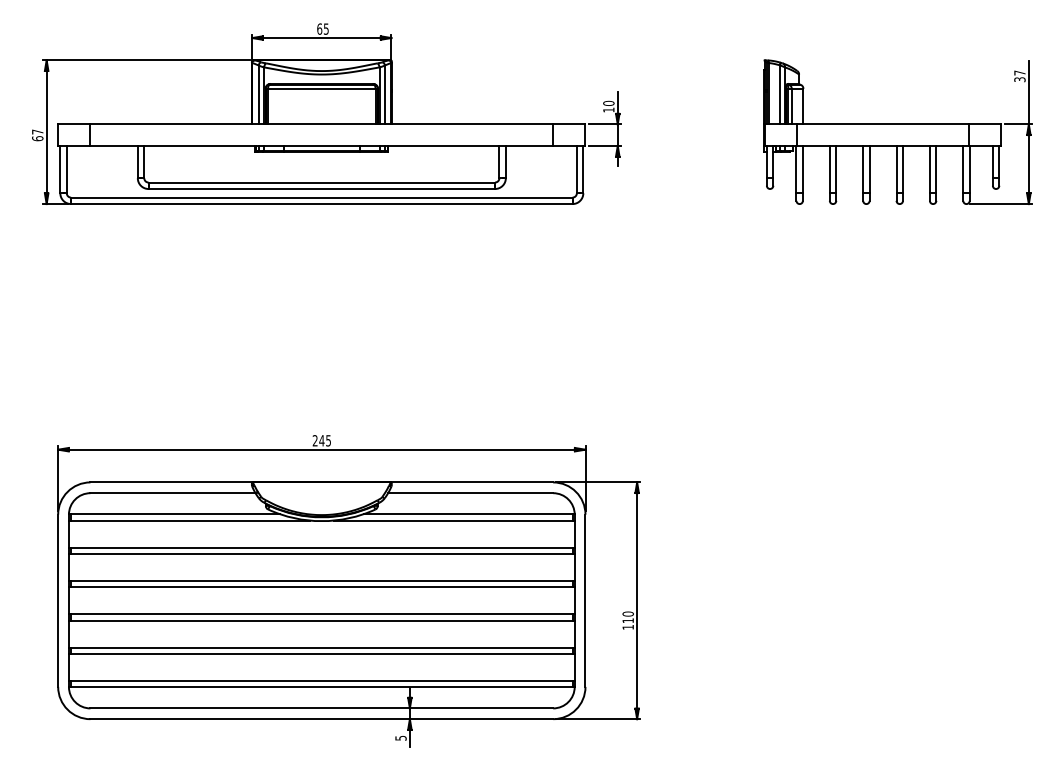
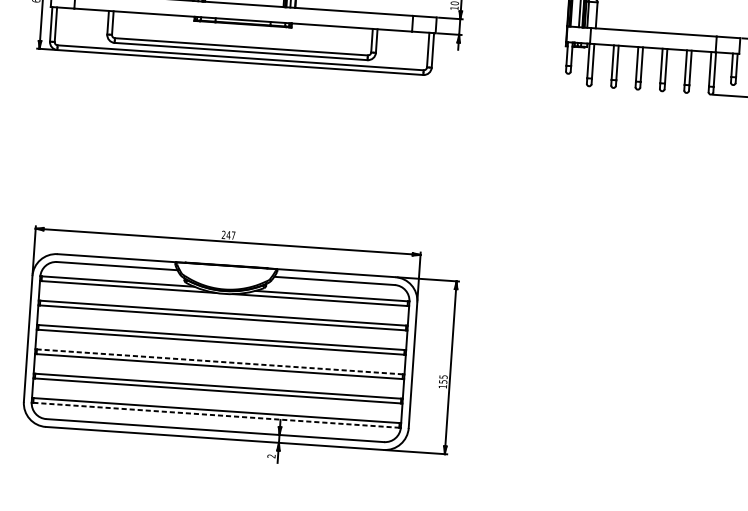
text: (328, 440) -> (233, 235), 245 -> 247
line: (321, 614) -> (219, 362), solid -> dashed
text: (627, 617) -> (442, 379), 110 -> 155
line: (321, 687) -> (216, 415), solid -> dashed
text: (400, 738) -> (271, 456), 5 -> 2

